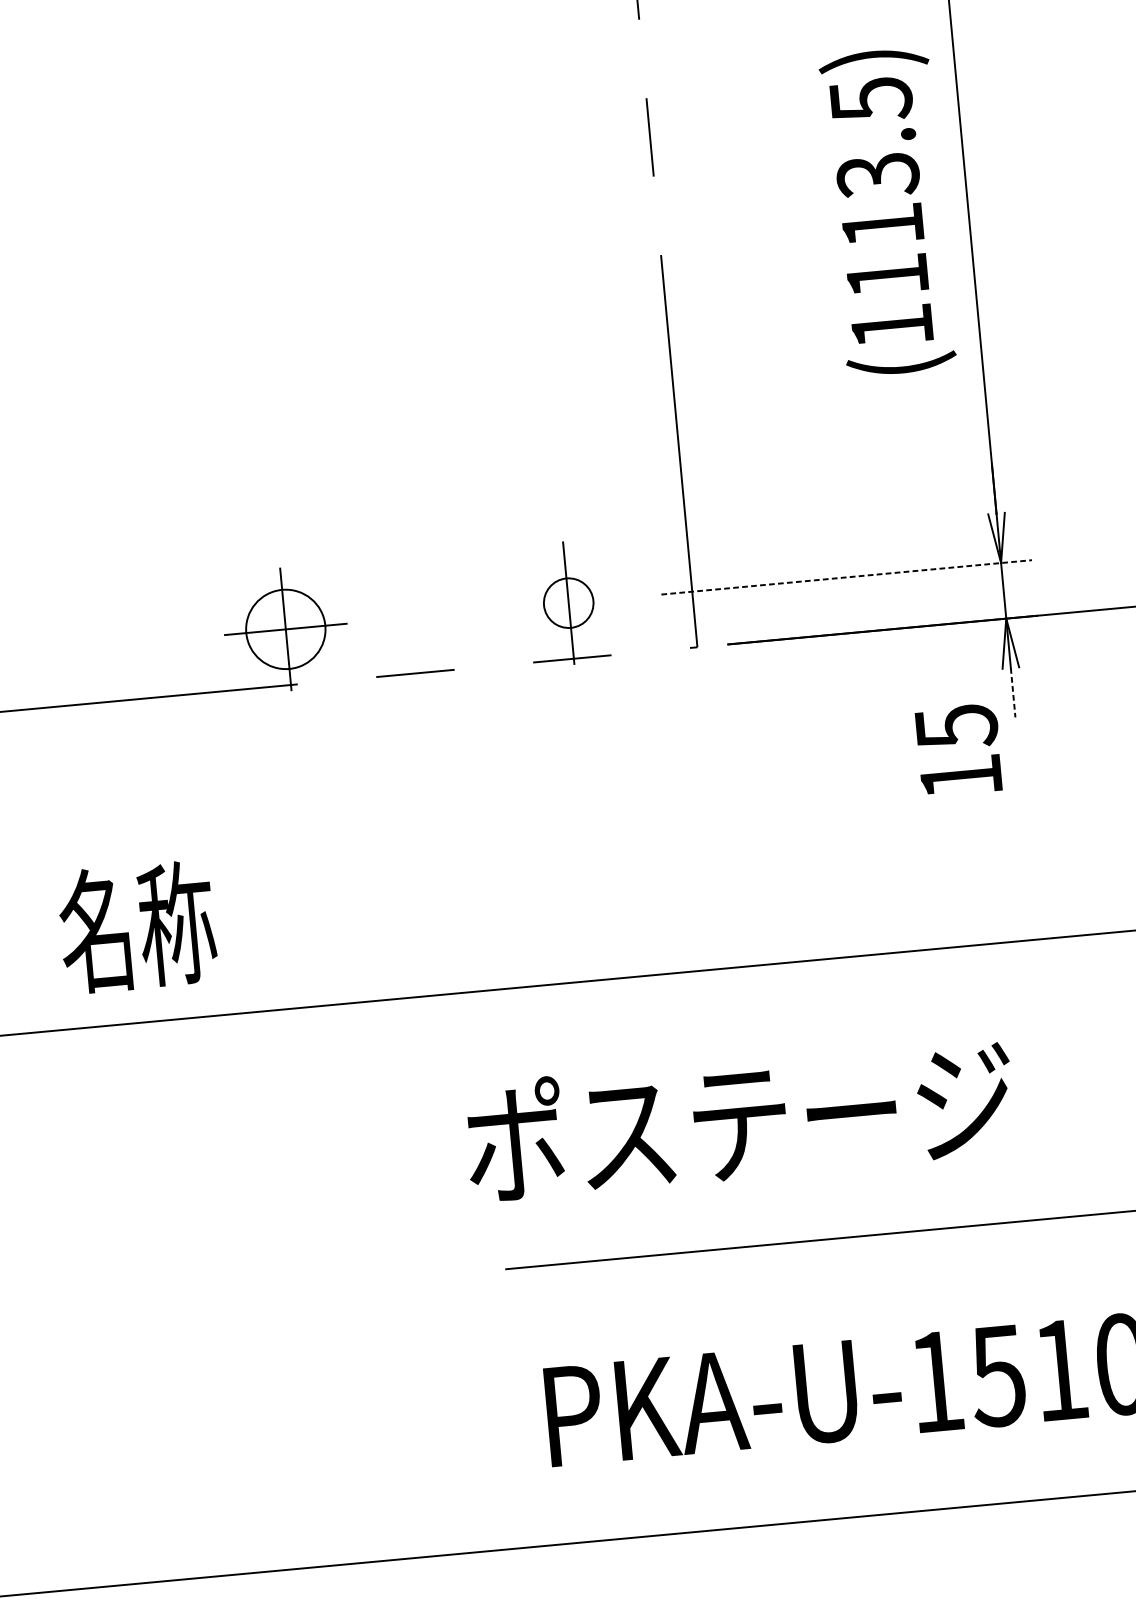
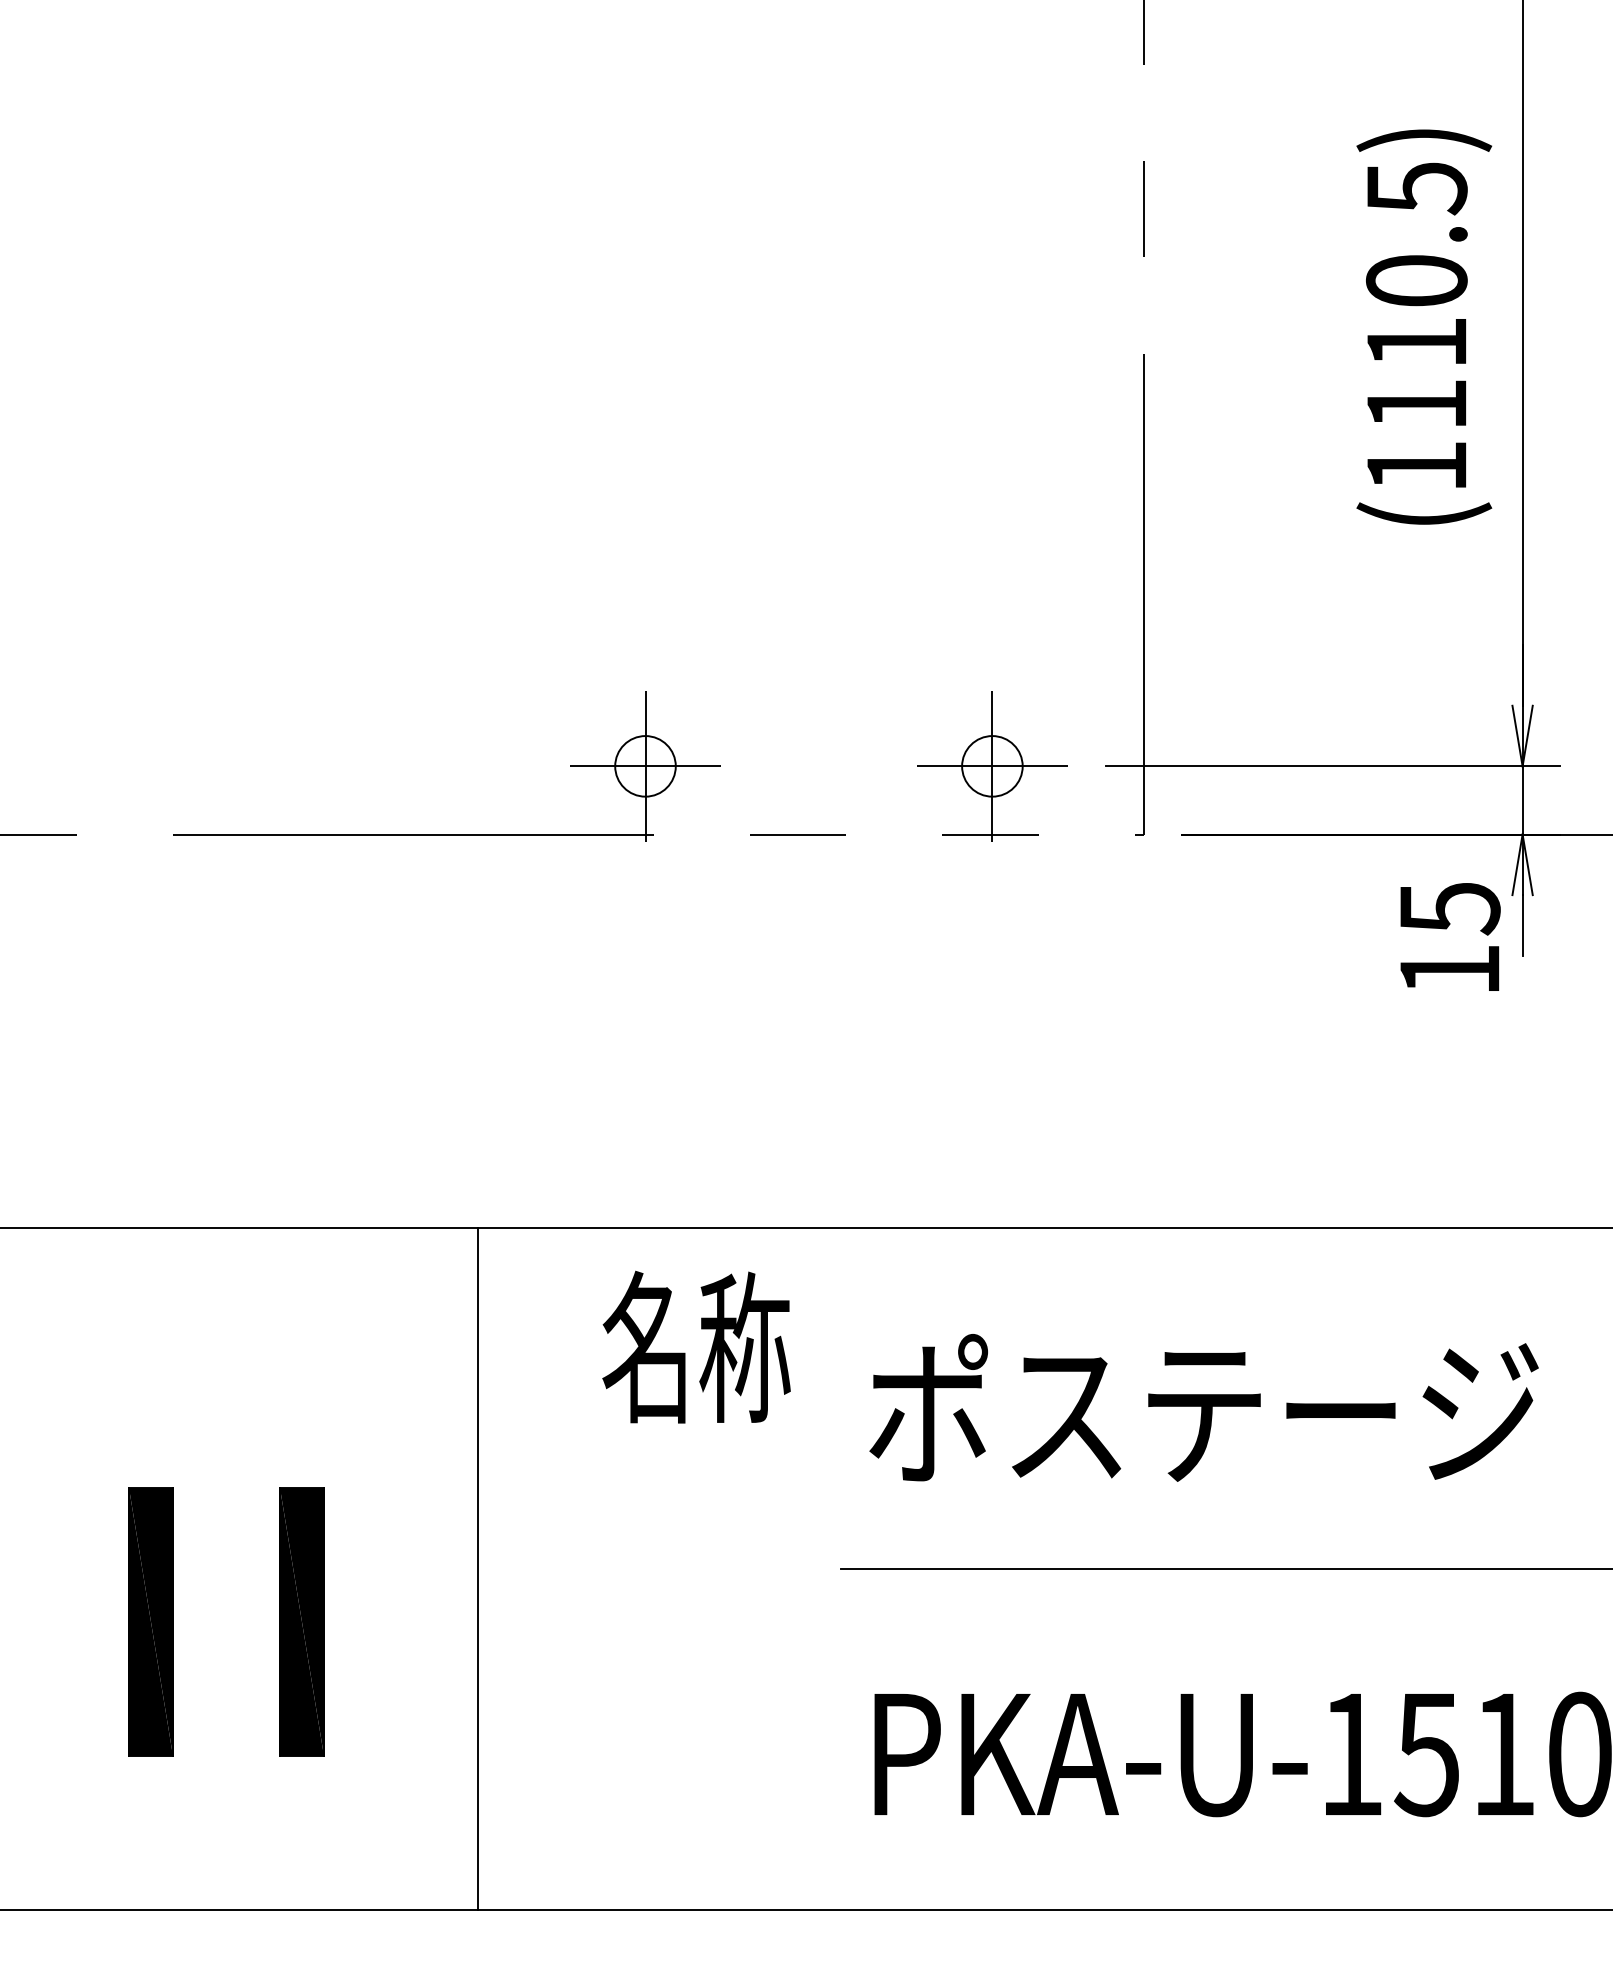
text: (877, 175) -> (1416, 281), (1113.5) -> (1110.5)
line: (846, 577) -> (1333, 766), dashed -> solid
line: (568, 603) -> (992, 766), added
circle: (285, 629) -> (645, 766), size x0.62
line: (1013, 692) -> (1522, 925), dashed -> solid
text: (959, 749) -> (1450, 936), moved
text: (137, 926) -> (696, 1346), moved
text: (739, 1118) -> (1203, 1407), moved
line: (209, 1296) -> (477, 1568), added
part: (69, 1352) -> (301, 1621), added

